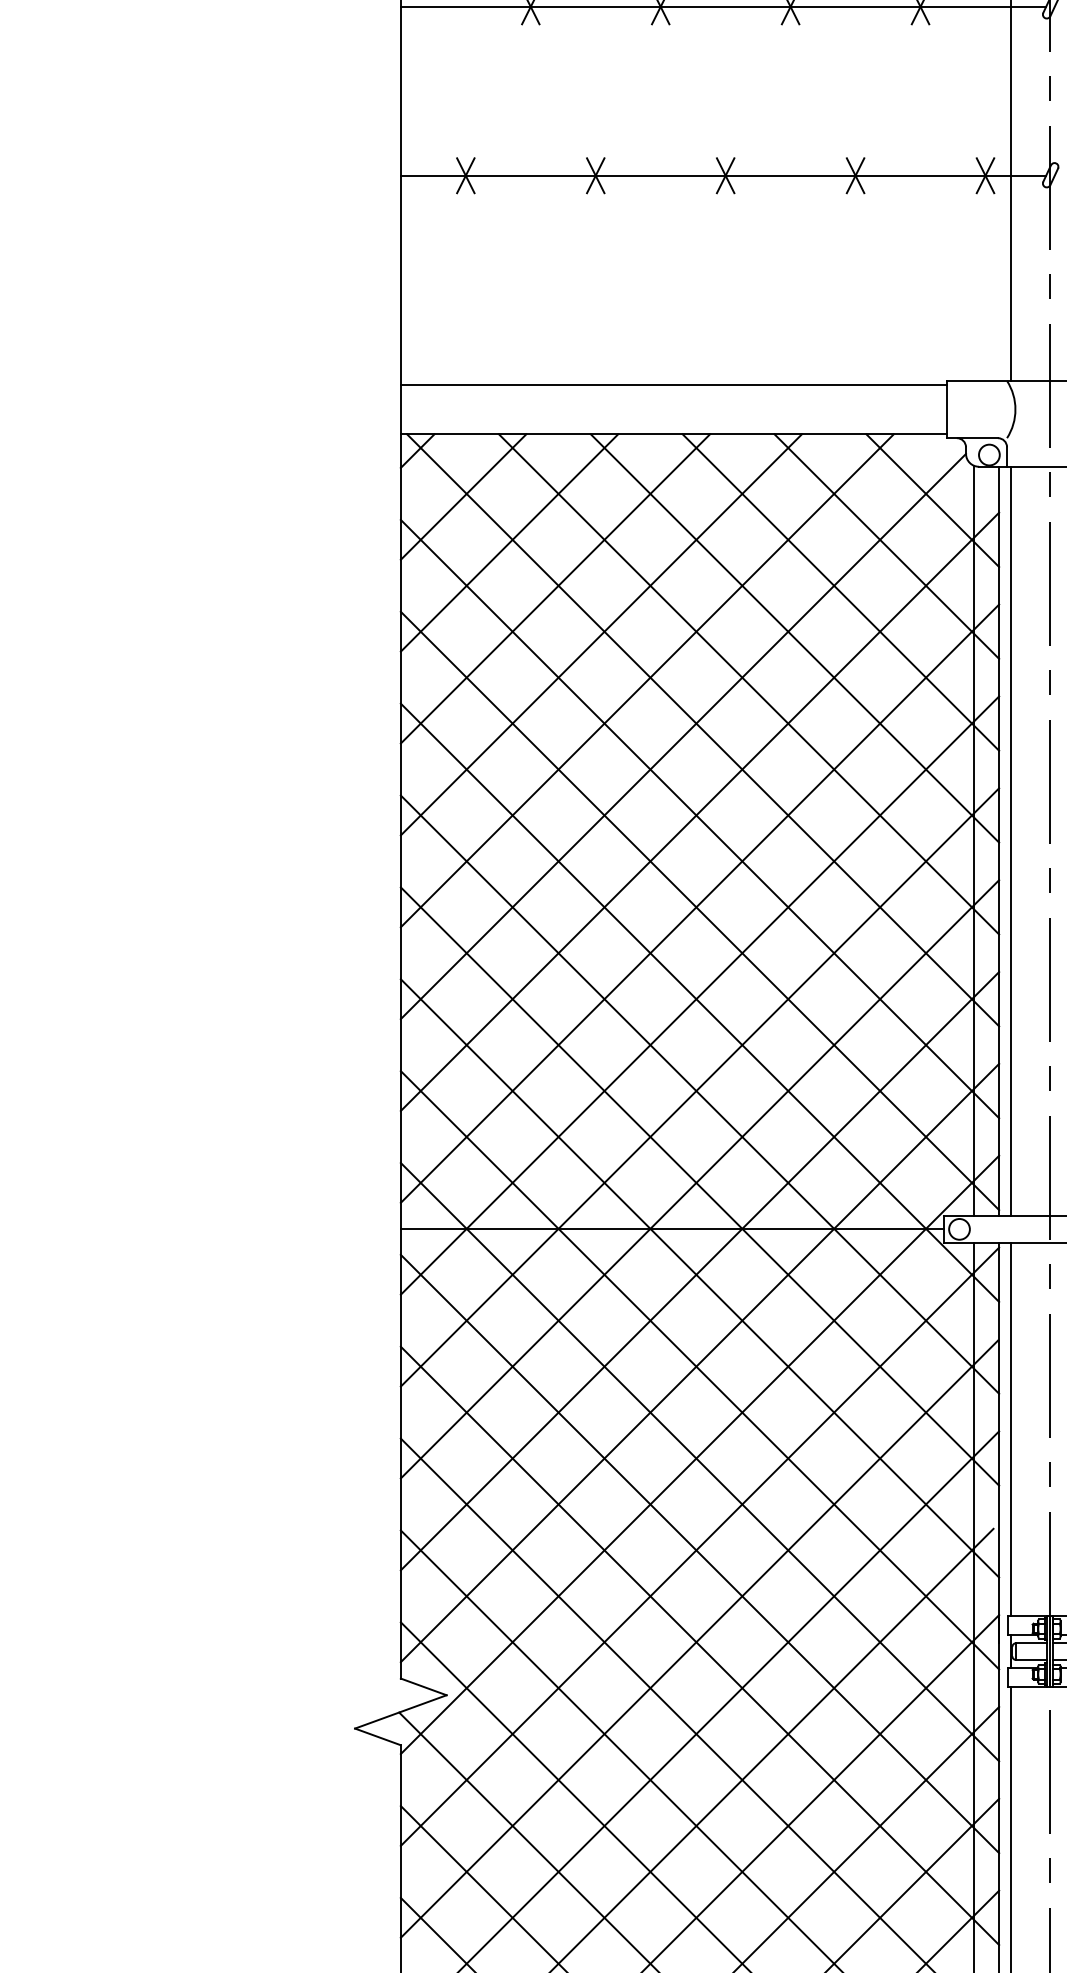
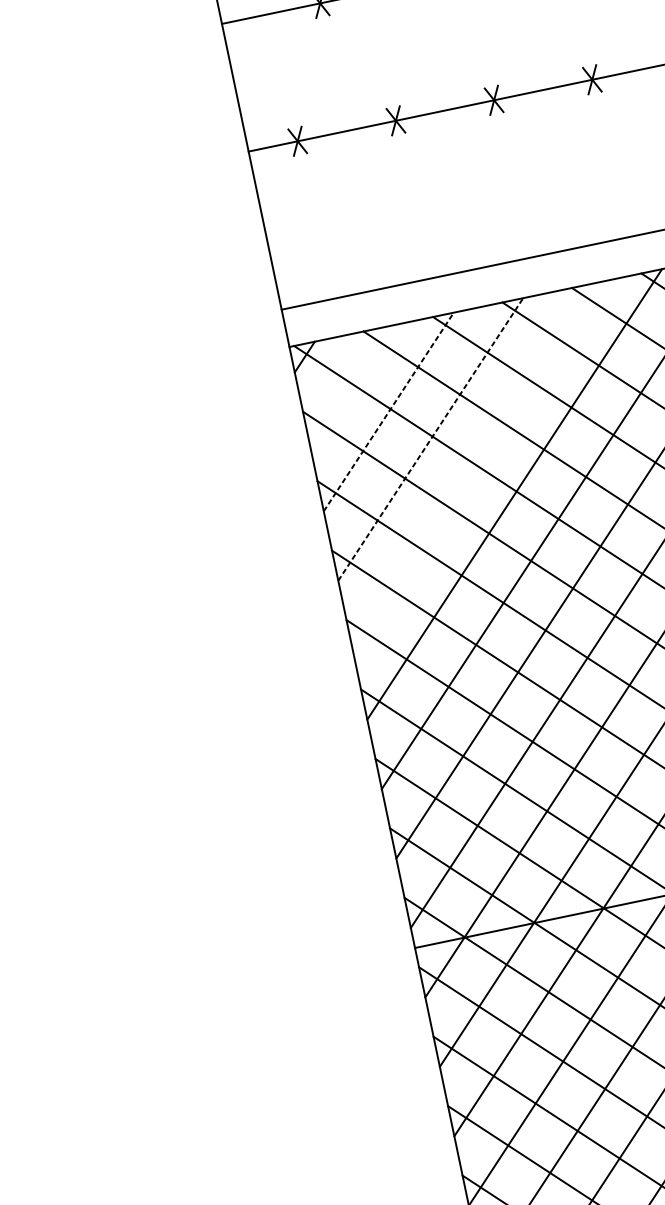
line: (463, 496) -> (346, 384), removed
line: (509, 542) -> (388, 411), solid -> dashed
line: (555, 588) -> (430, 439), solid -> dashed
line: (600, 634) -> (471, 466), removed

